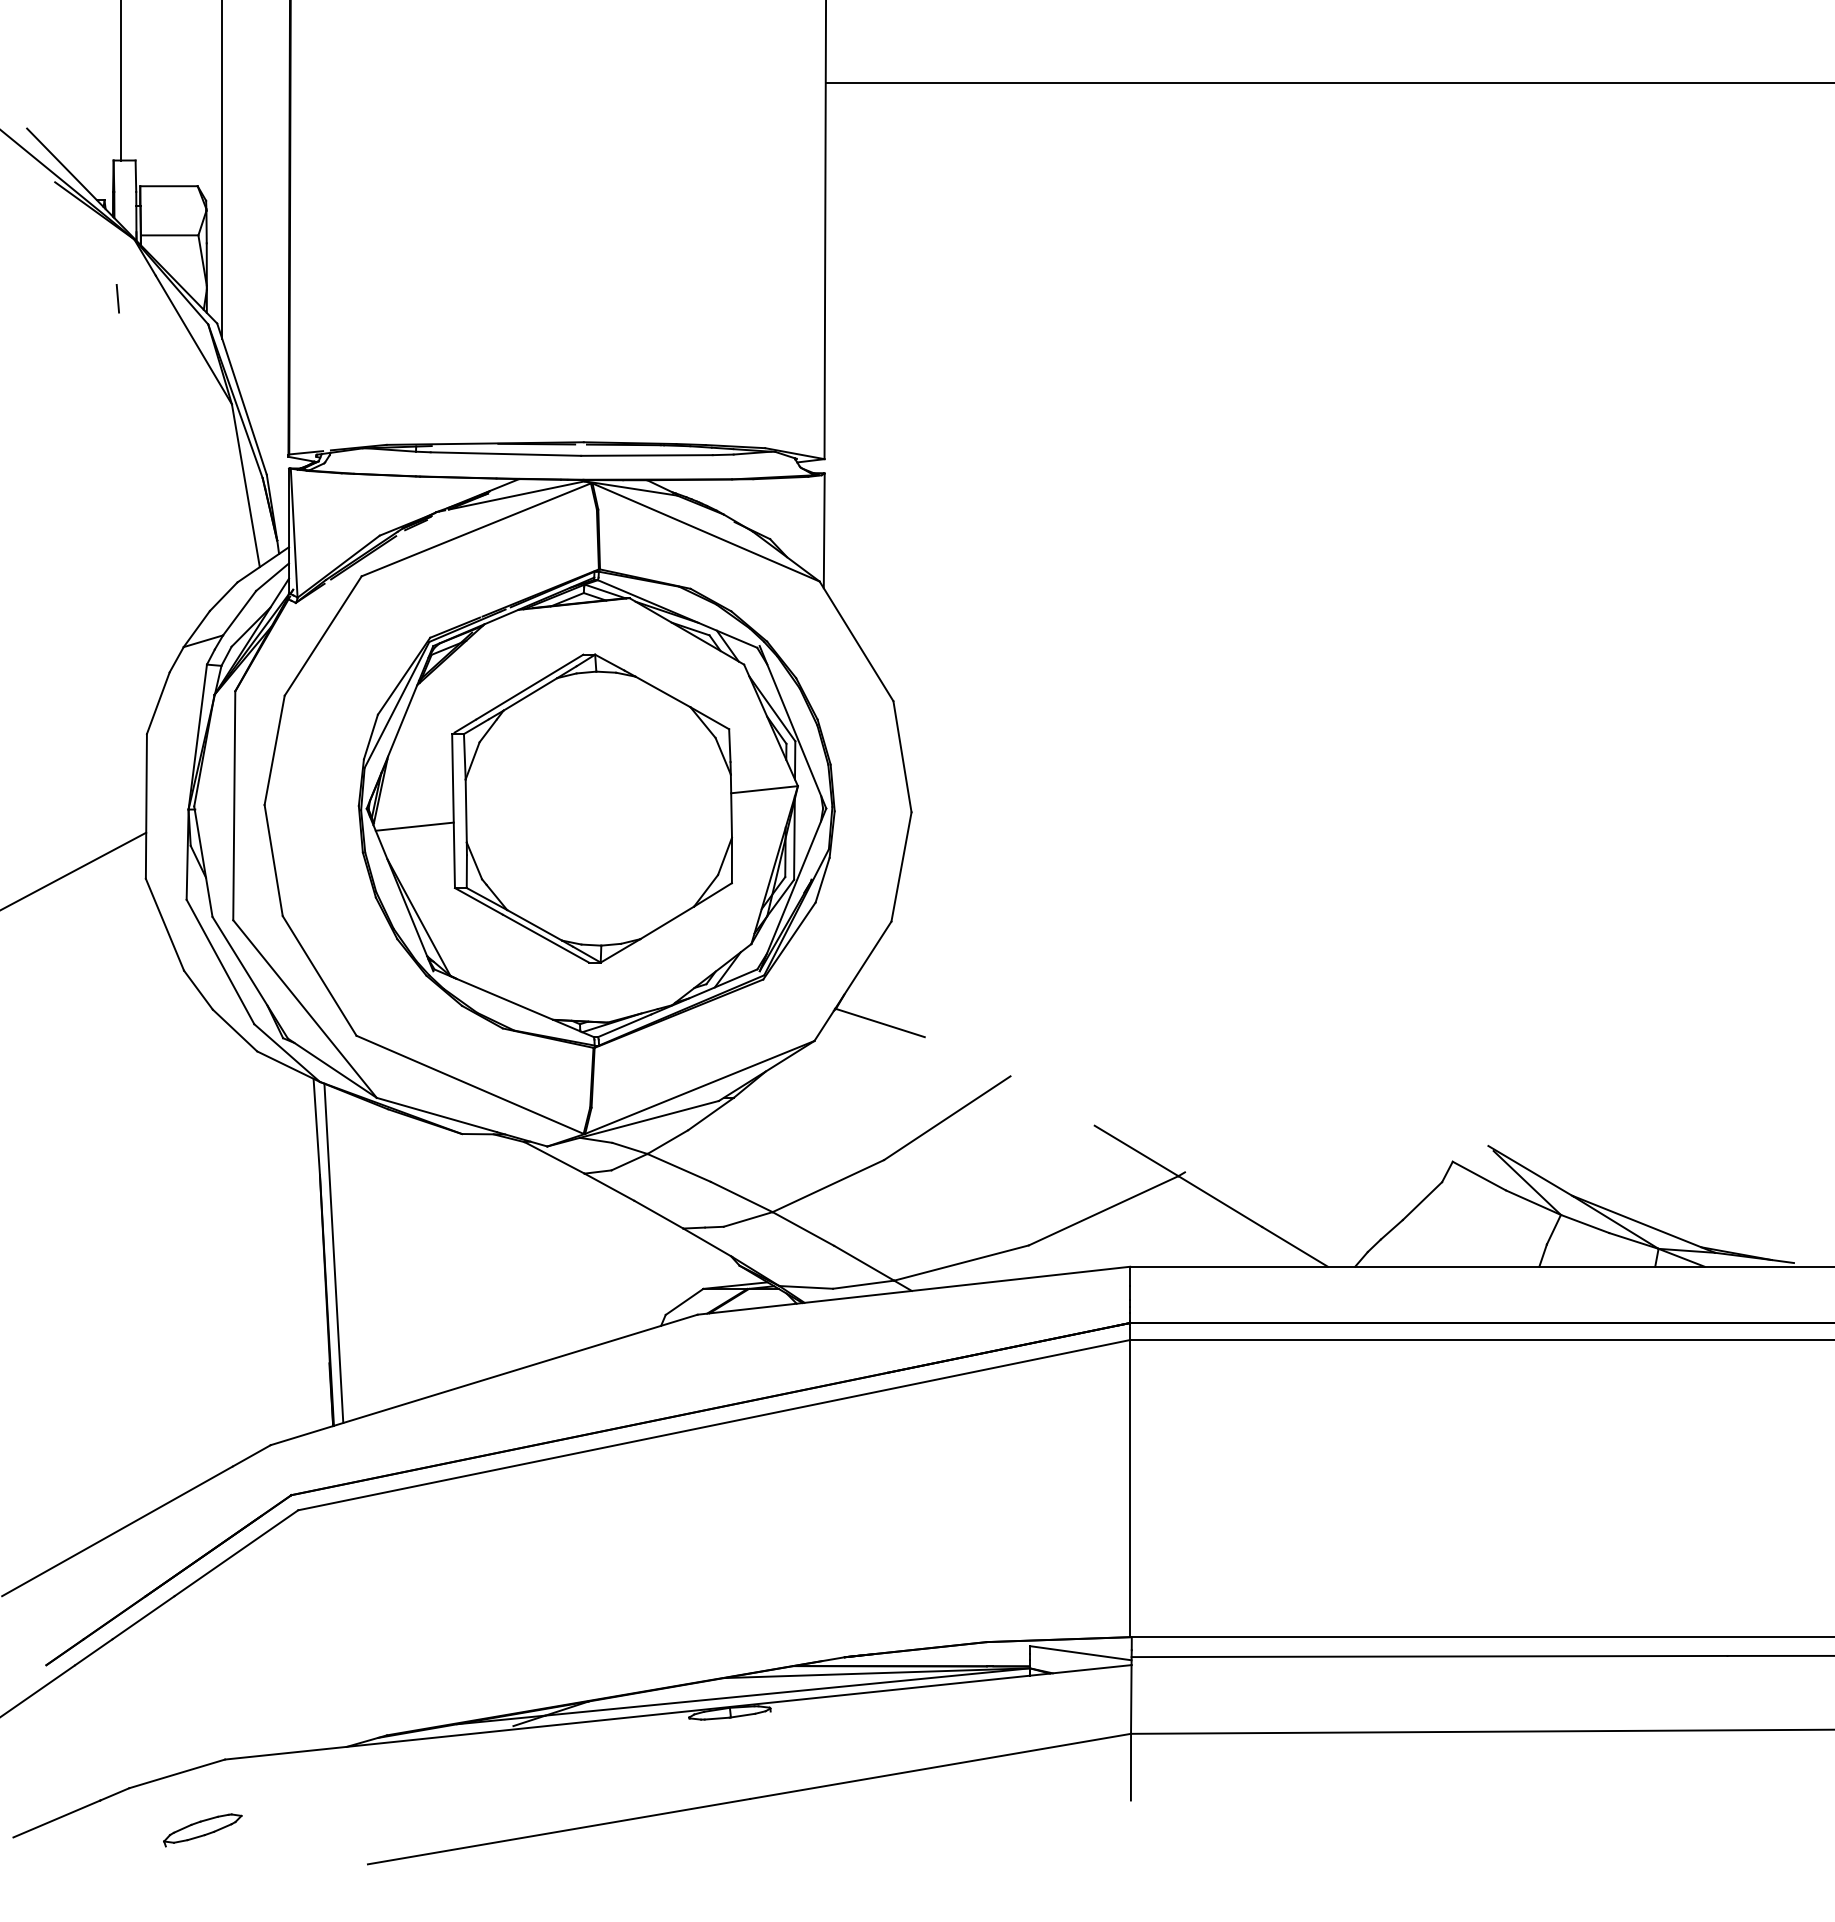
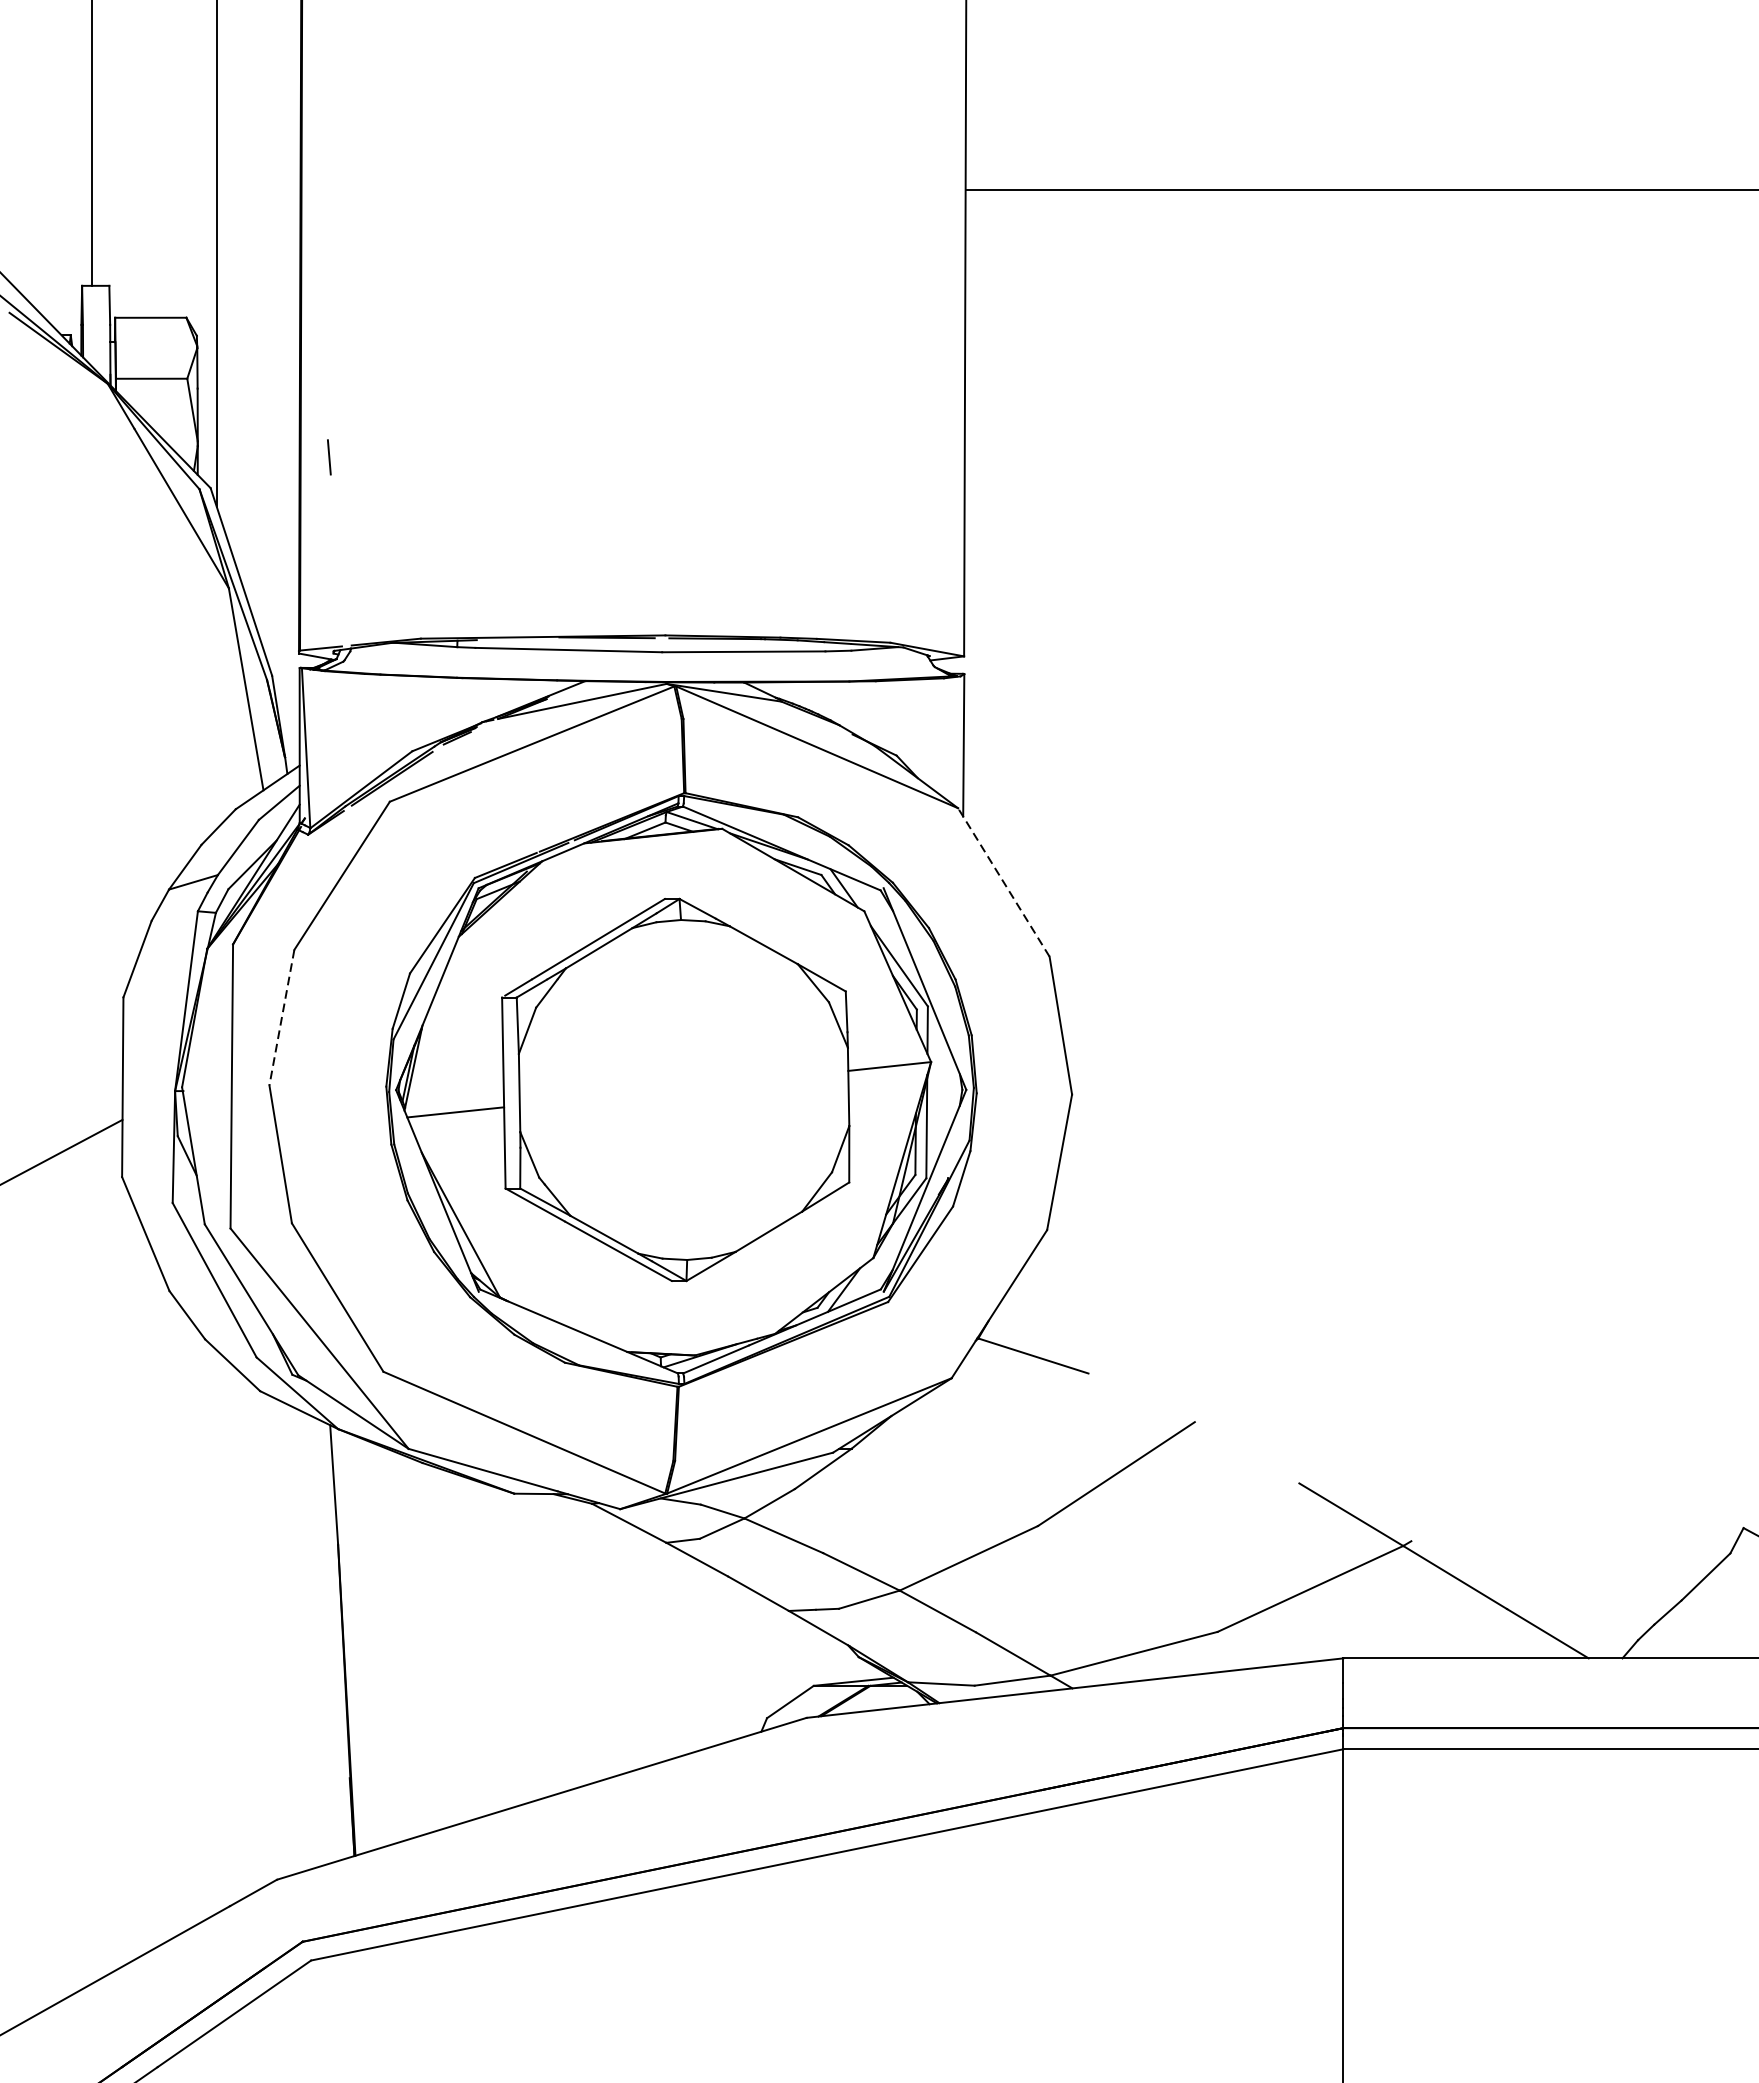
line: (117, 298) -> (328, 457), moved
line: (856, 640) -> (1003, 881), solid -> dashed
line: (274, 750) -> (281, 1017), solid -> dashed
line: (333, 1252) -> (354, 1640), removed

